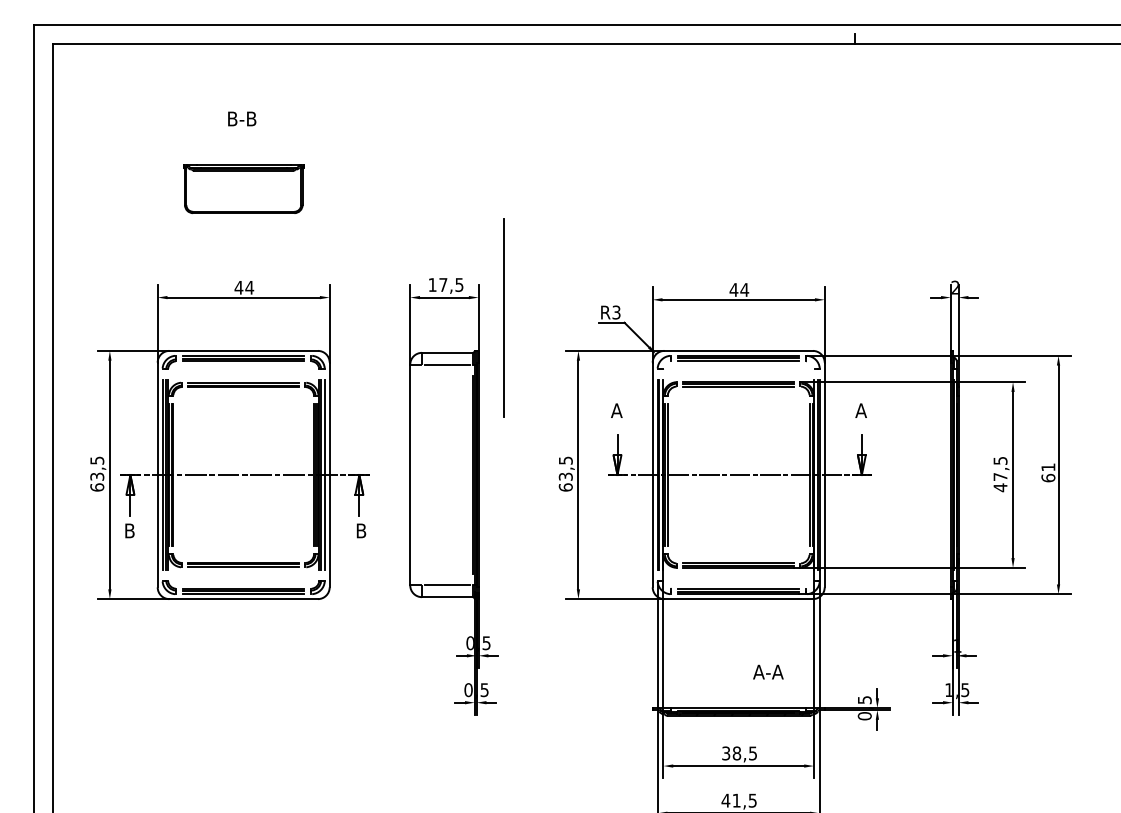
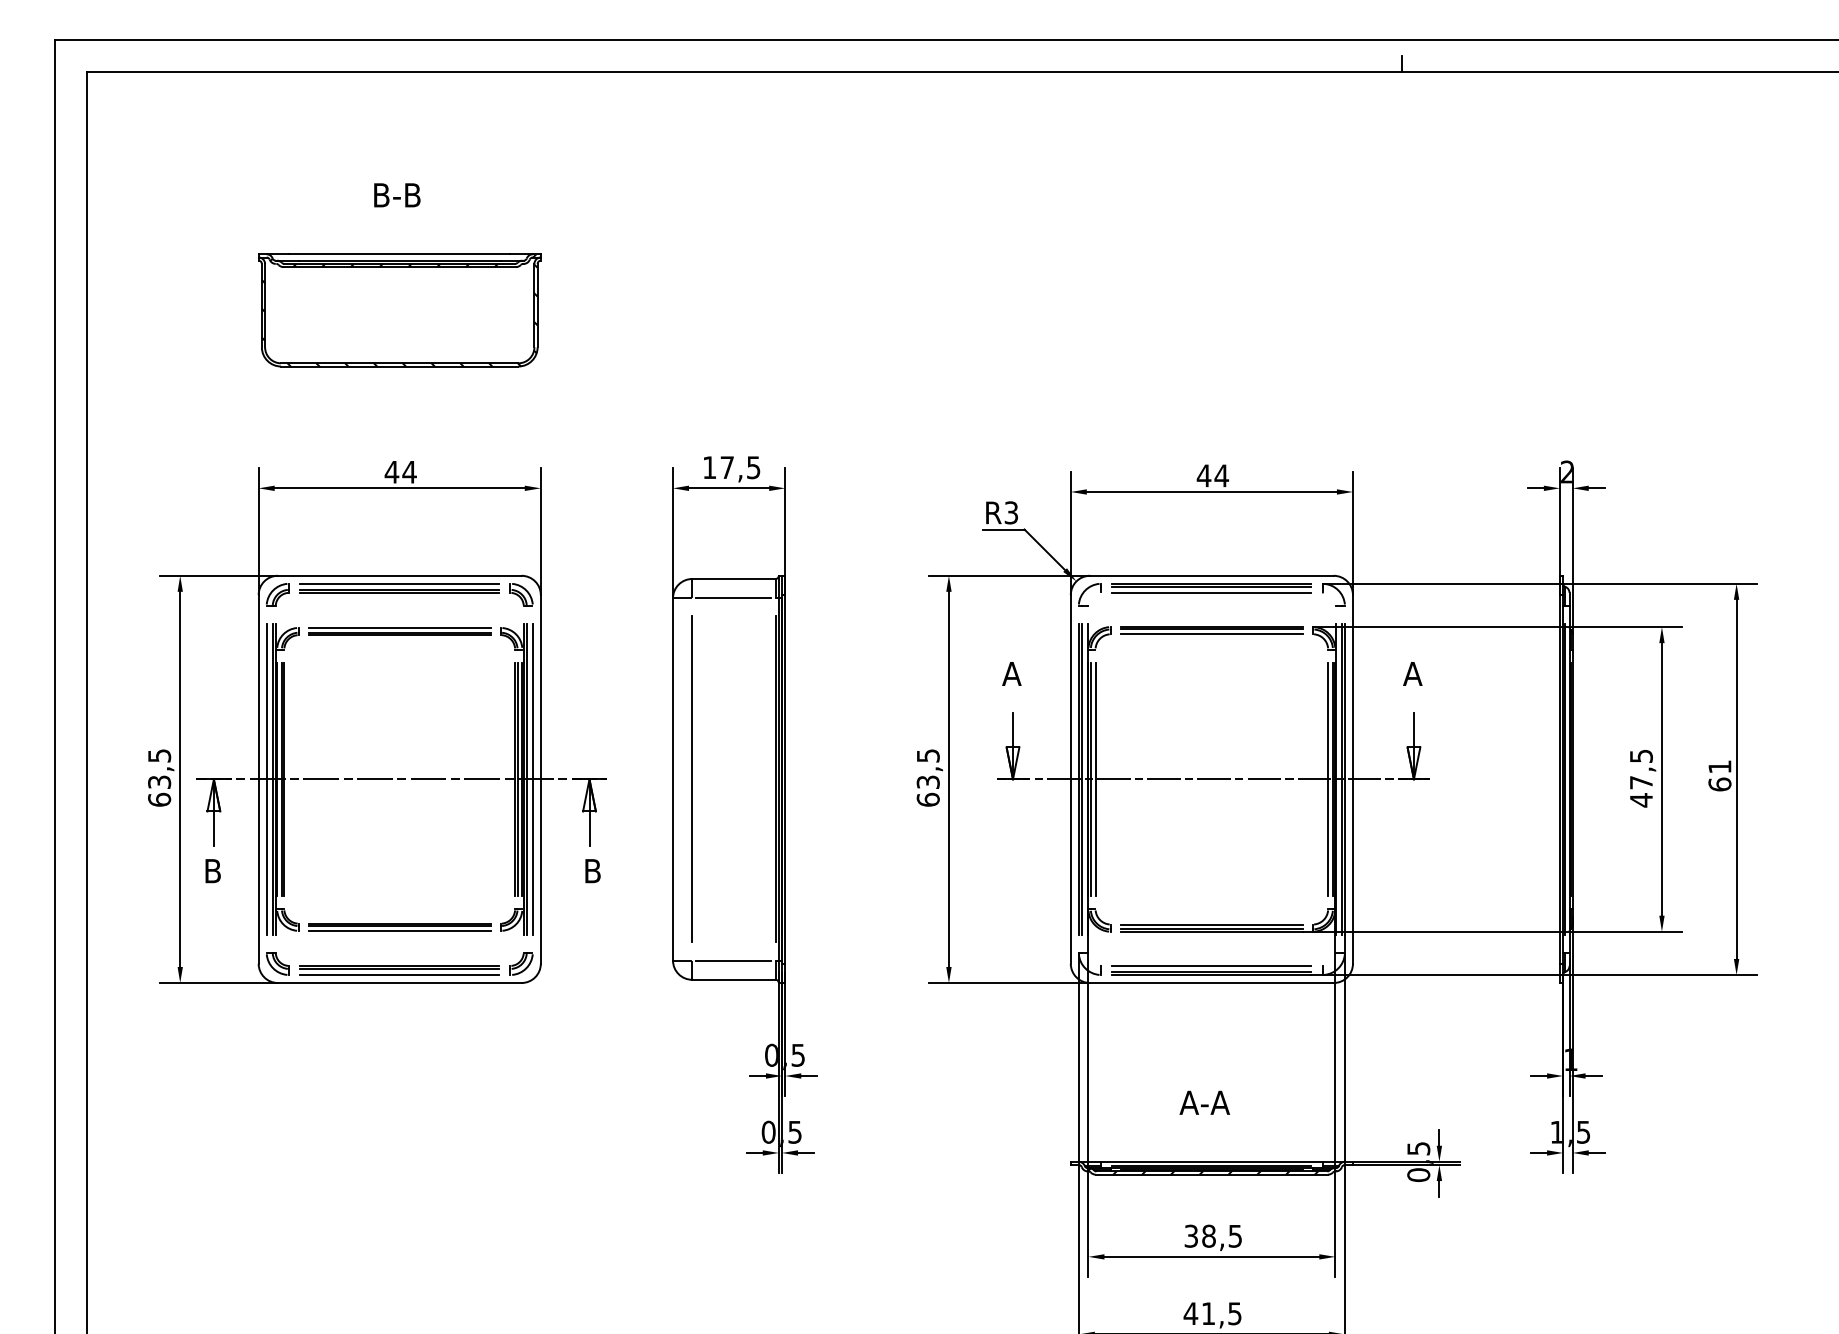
part: (243, 189) -> (399, 310), size x1.43
line: (503, 317) -> (691, 778), moved
text: (768, 671) -> (1204, 1101), moved

